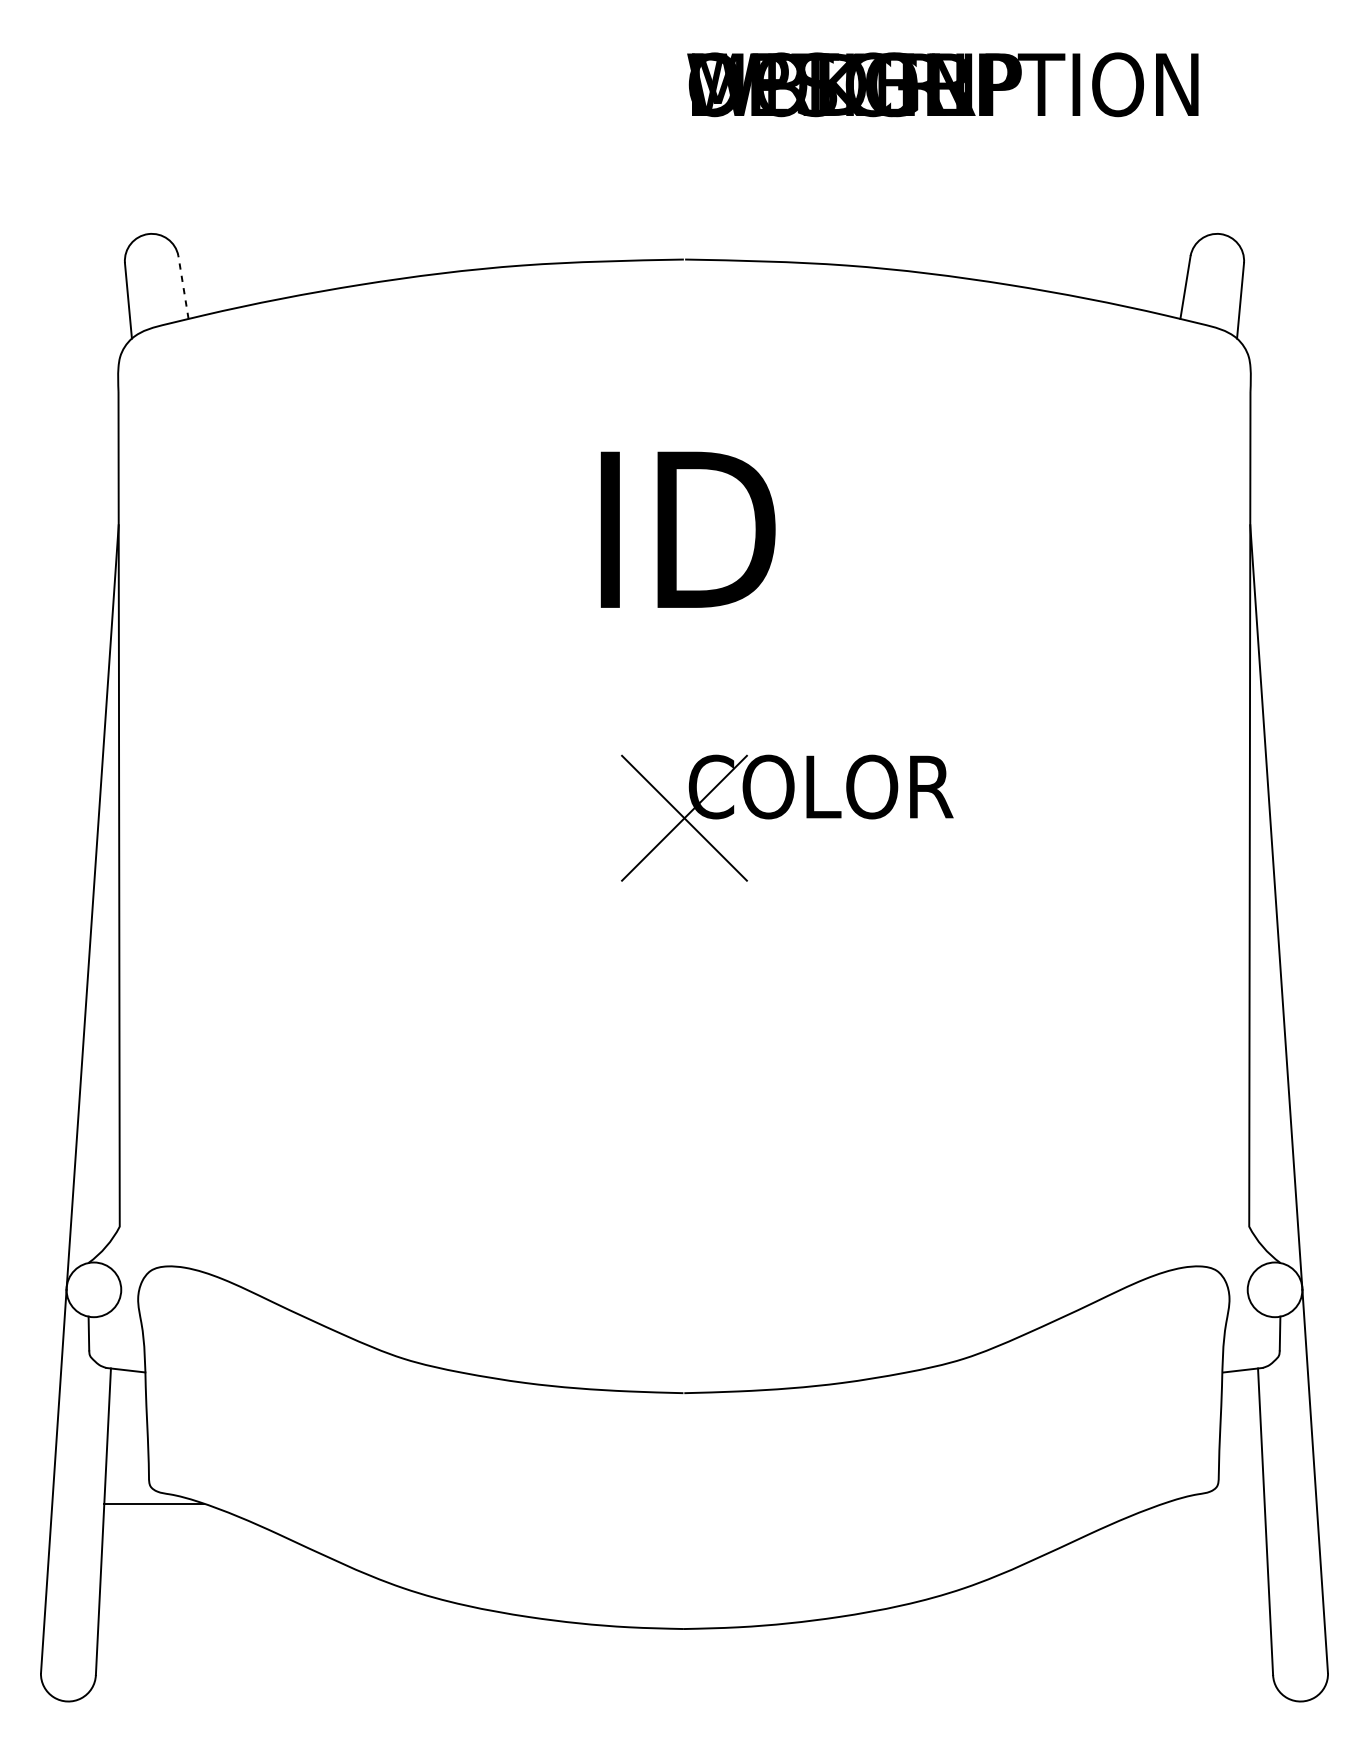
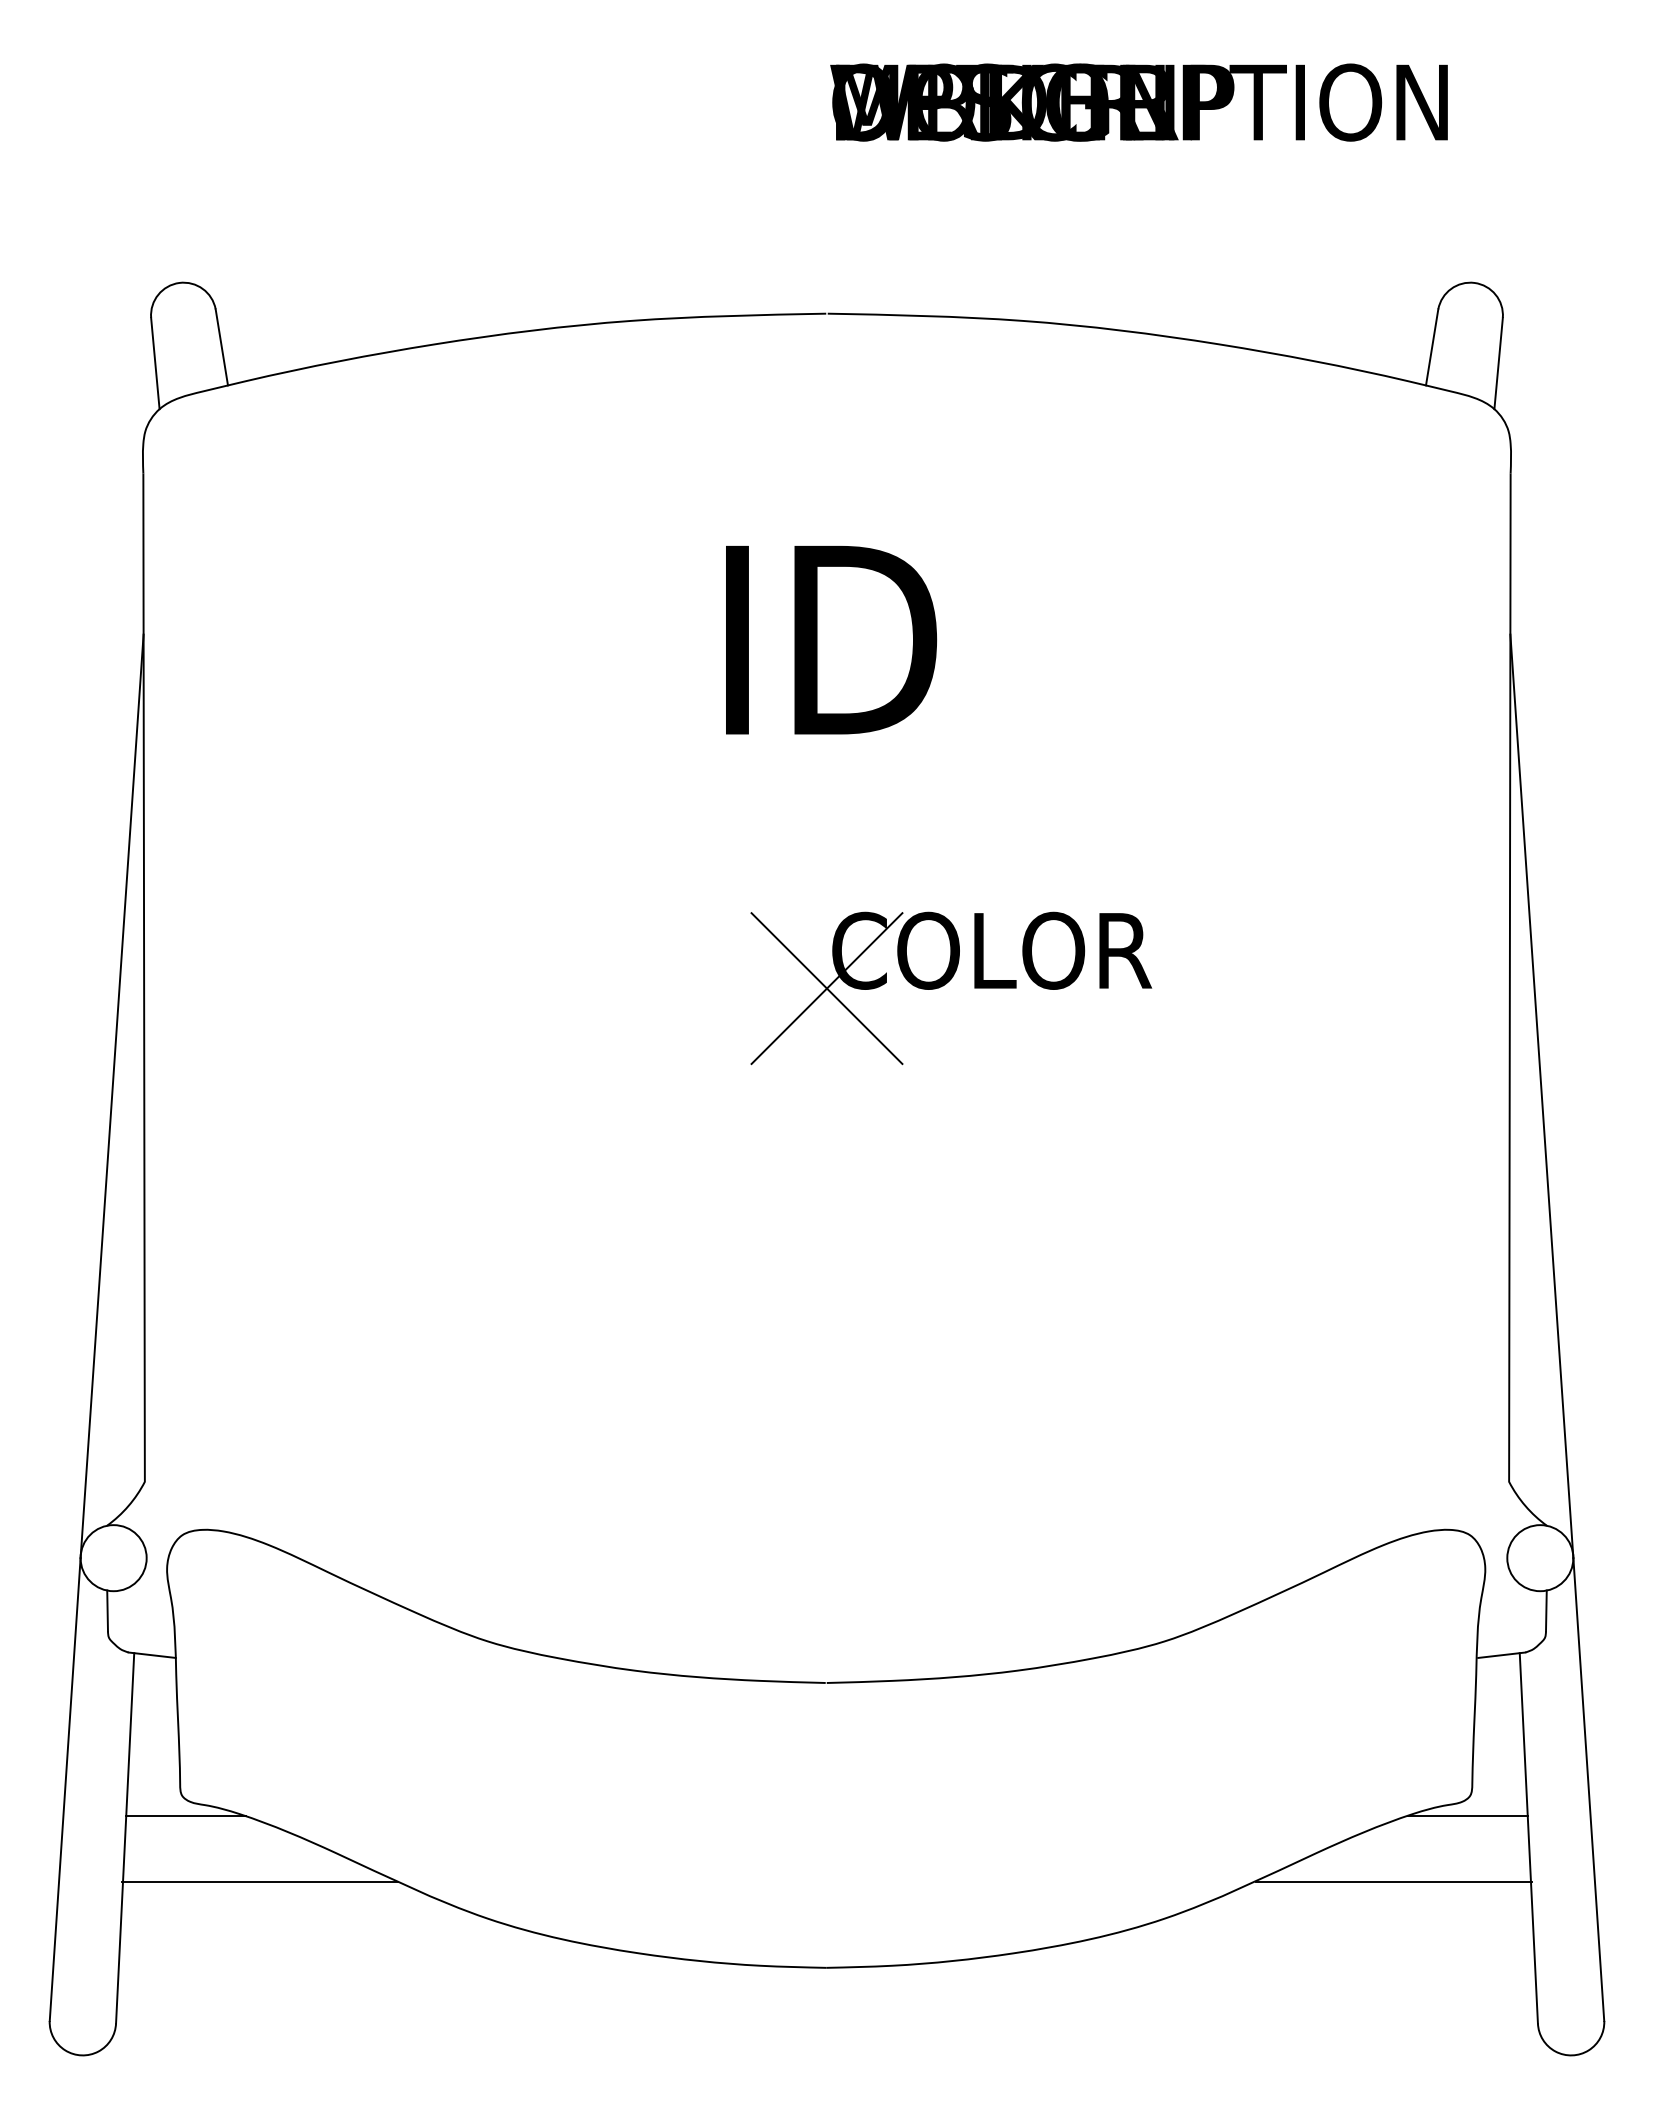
line: (183, 287) -> (221, 347), dashed -> solid
line: (1214, 1503) -> (1467, 1816), added
line: (215, 1558) -> (260, 1882), added
line: (1153, 1558) -> (1393, 1882), added

